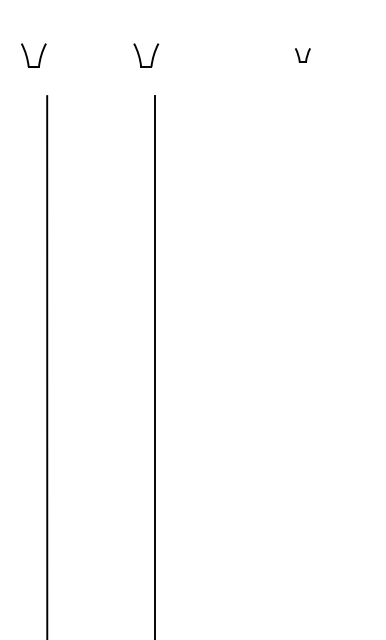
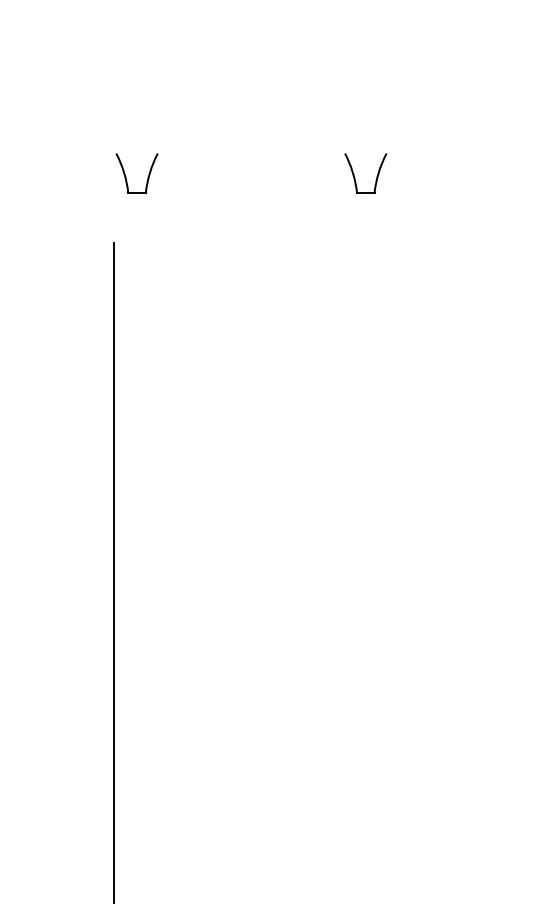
part: (146, 55) -> (137, 173), moved
part: (302, 55) -> (365, 173), size x1.67

